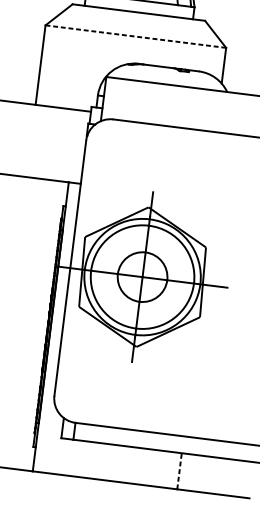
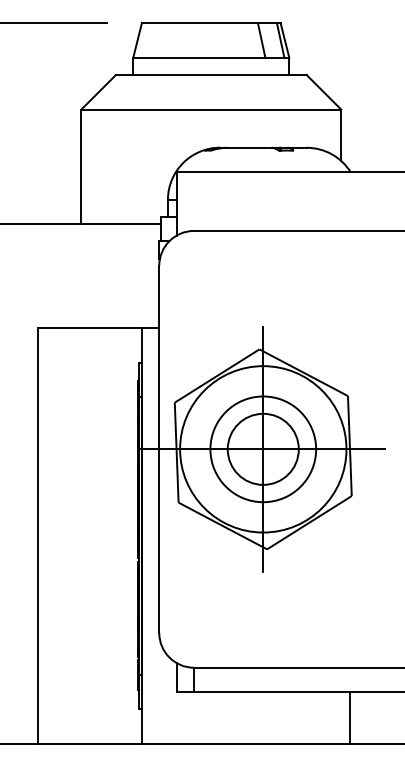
line: (136, 36) -> (211, 109), dashed -> solid
circle: (142, 277) -> (263, 449), size x0.71
line: (179, 470) -> (349, 717), dashed -> solid

